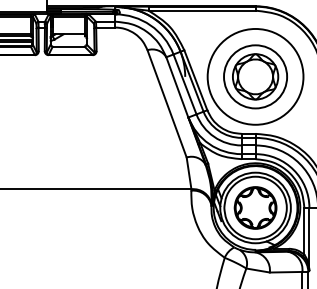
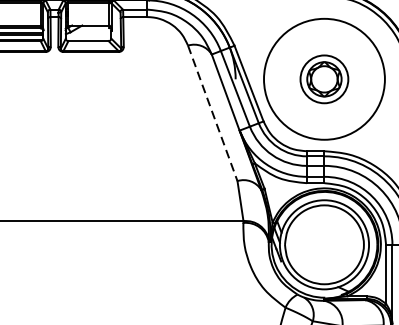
part: (255, 76) -> (324, 78), size x0.6
line: (167, 104) -> (213, 114), solid -> dashed
part: (255, 207) -> (324, 244), removed

